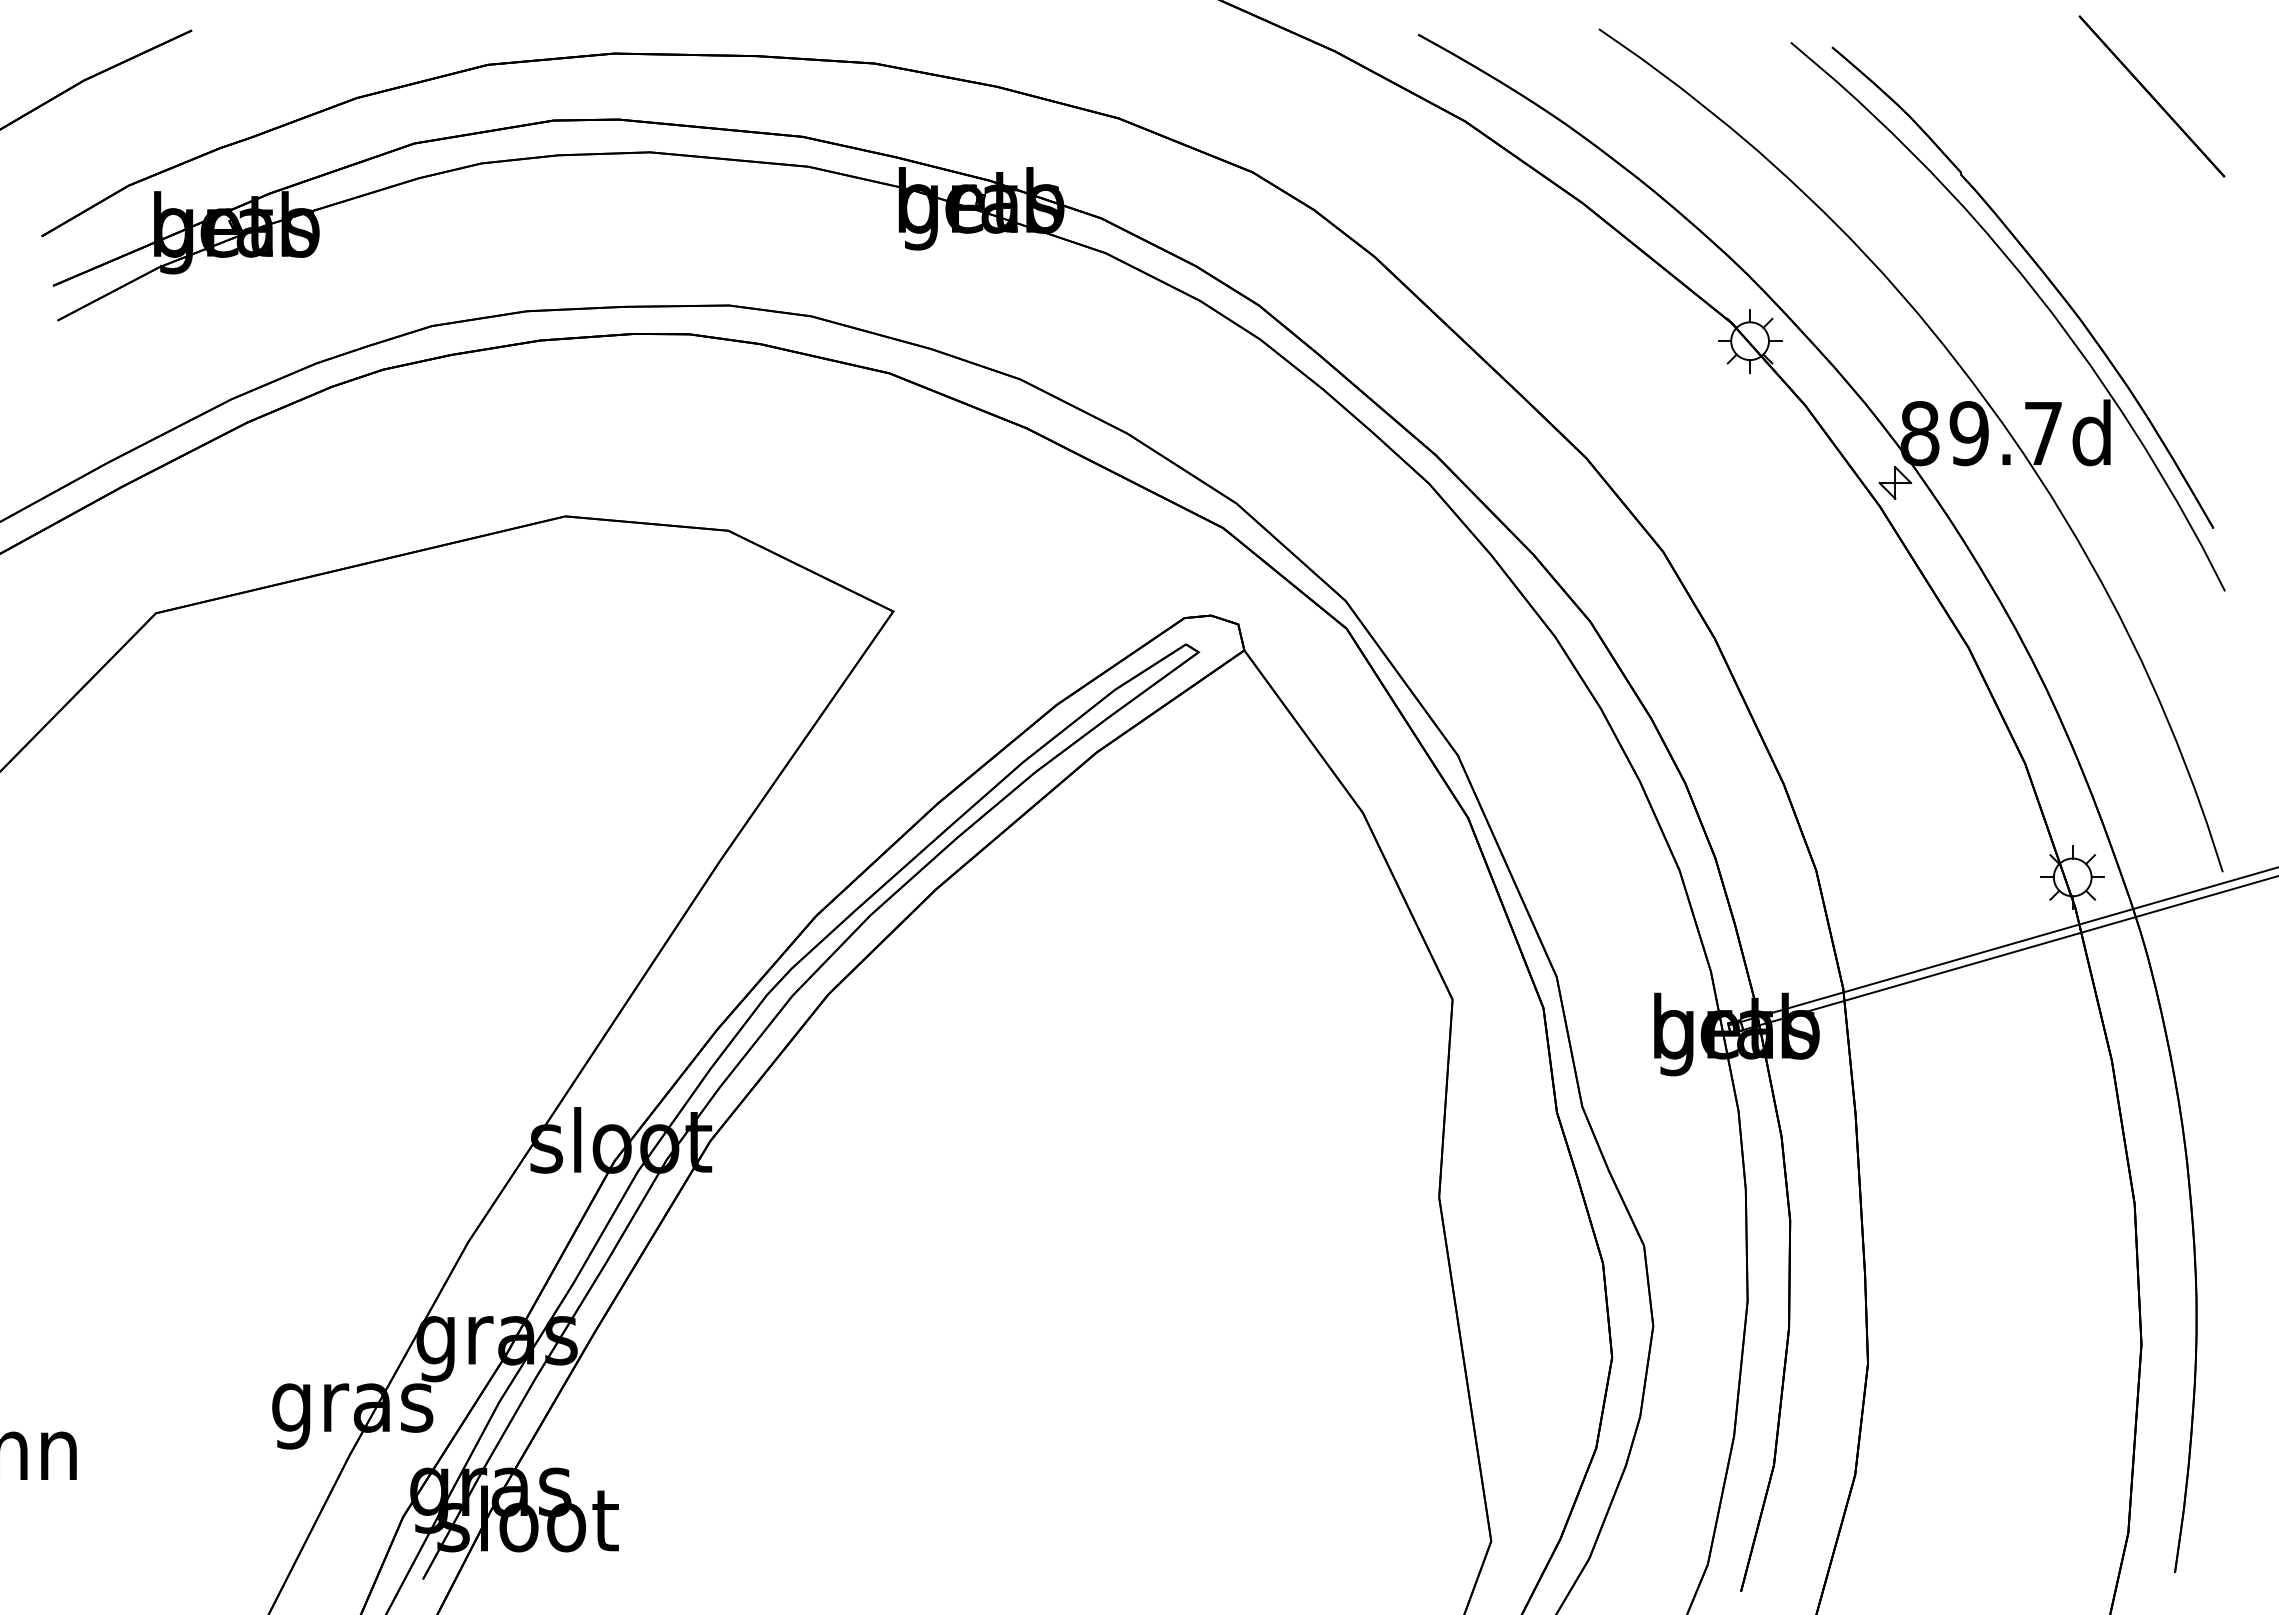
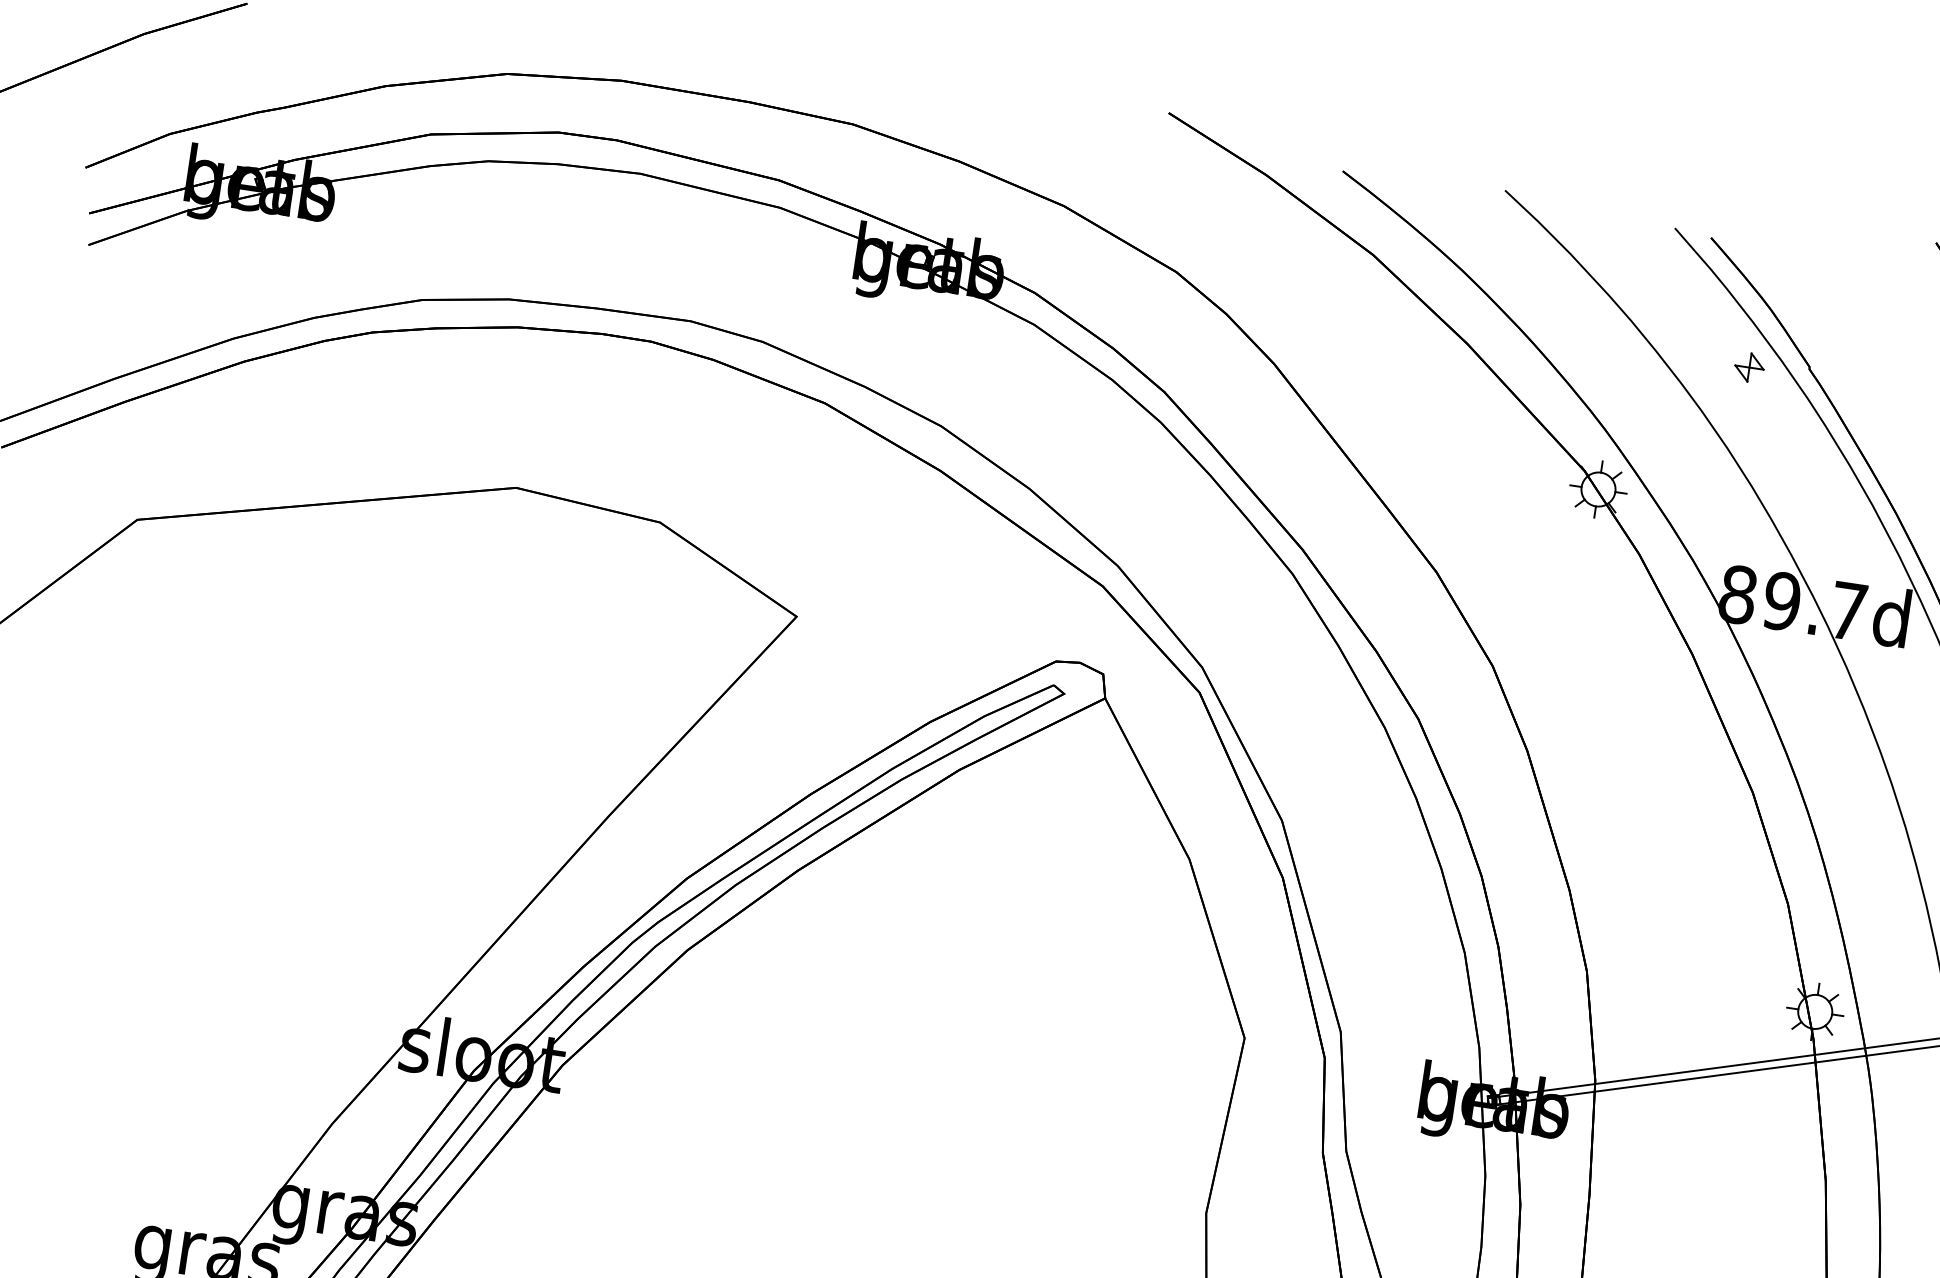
part: (1895, 482) -> (1749, 367), moved

